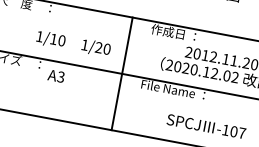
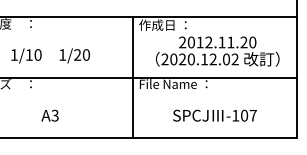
text: (73, 43) -> (50, 55), moved
line: (121, 73) -> (132, 77), moved
text: (55, 75) -> (49, 115), moved

